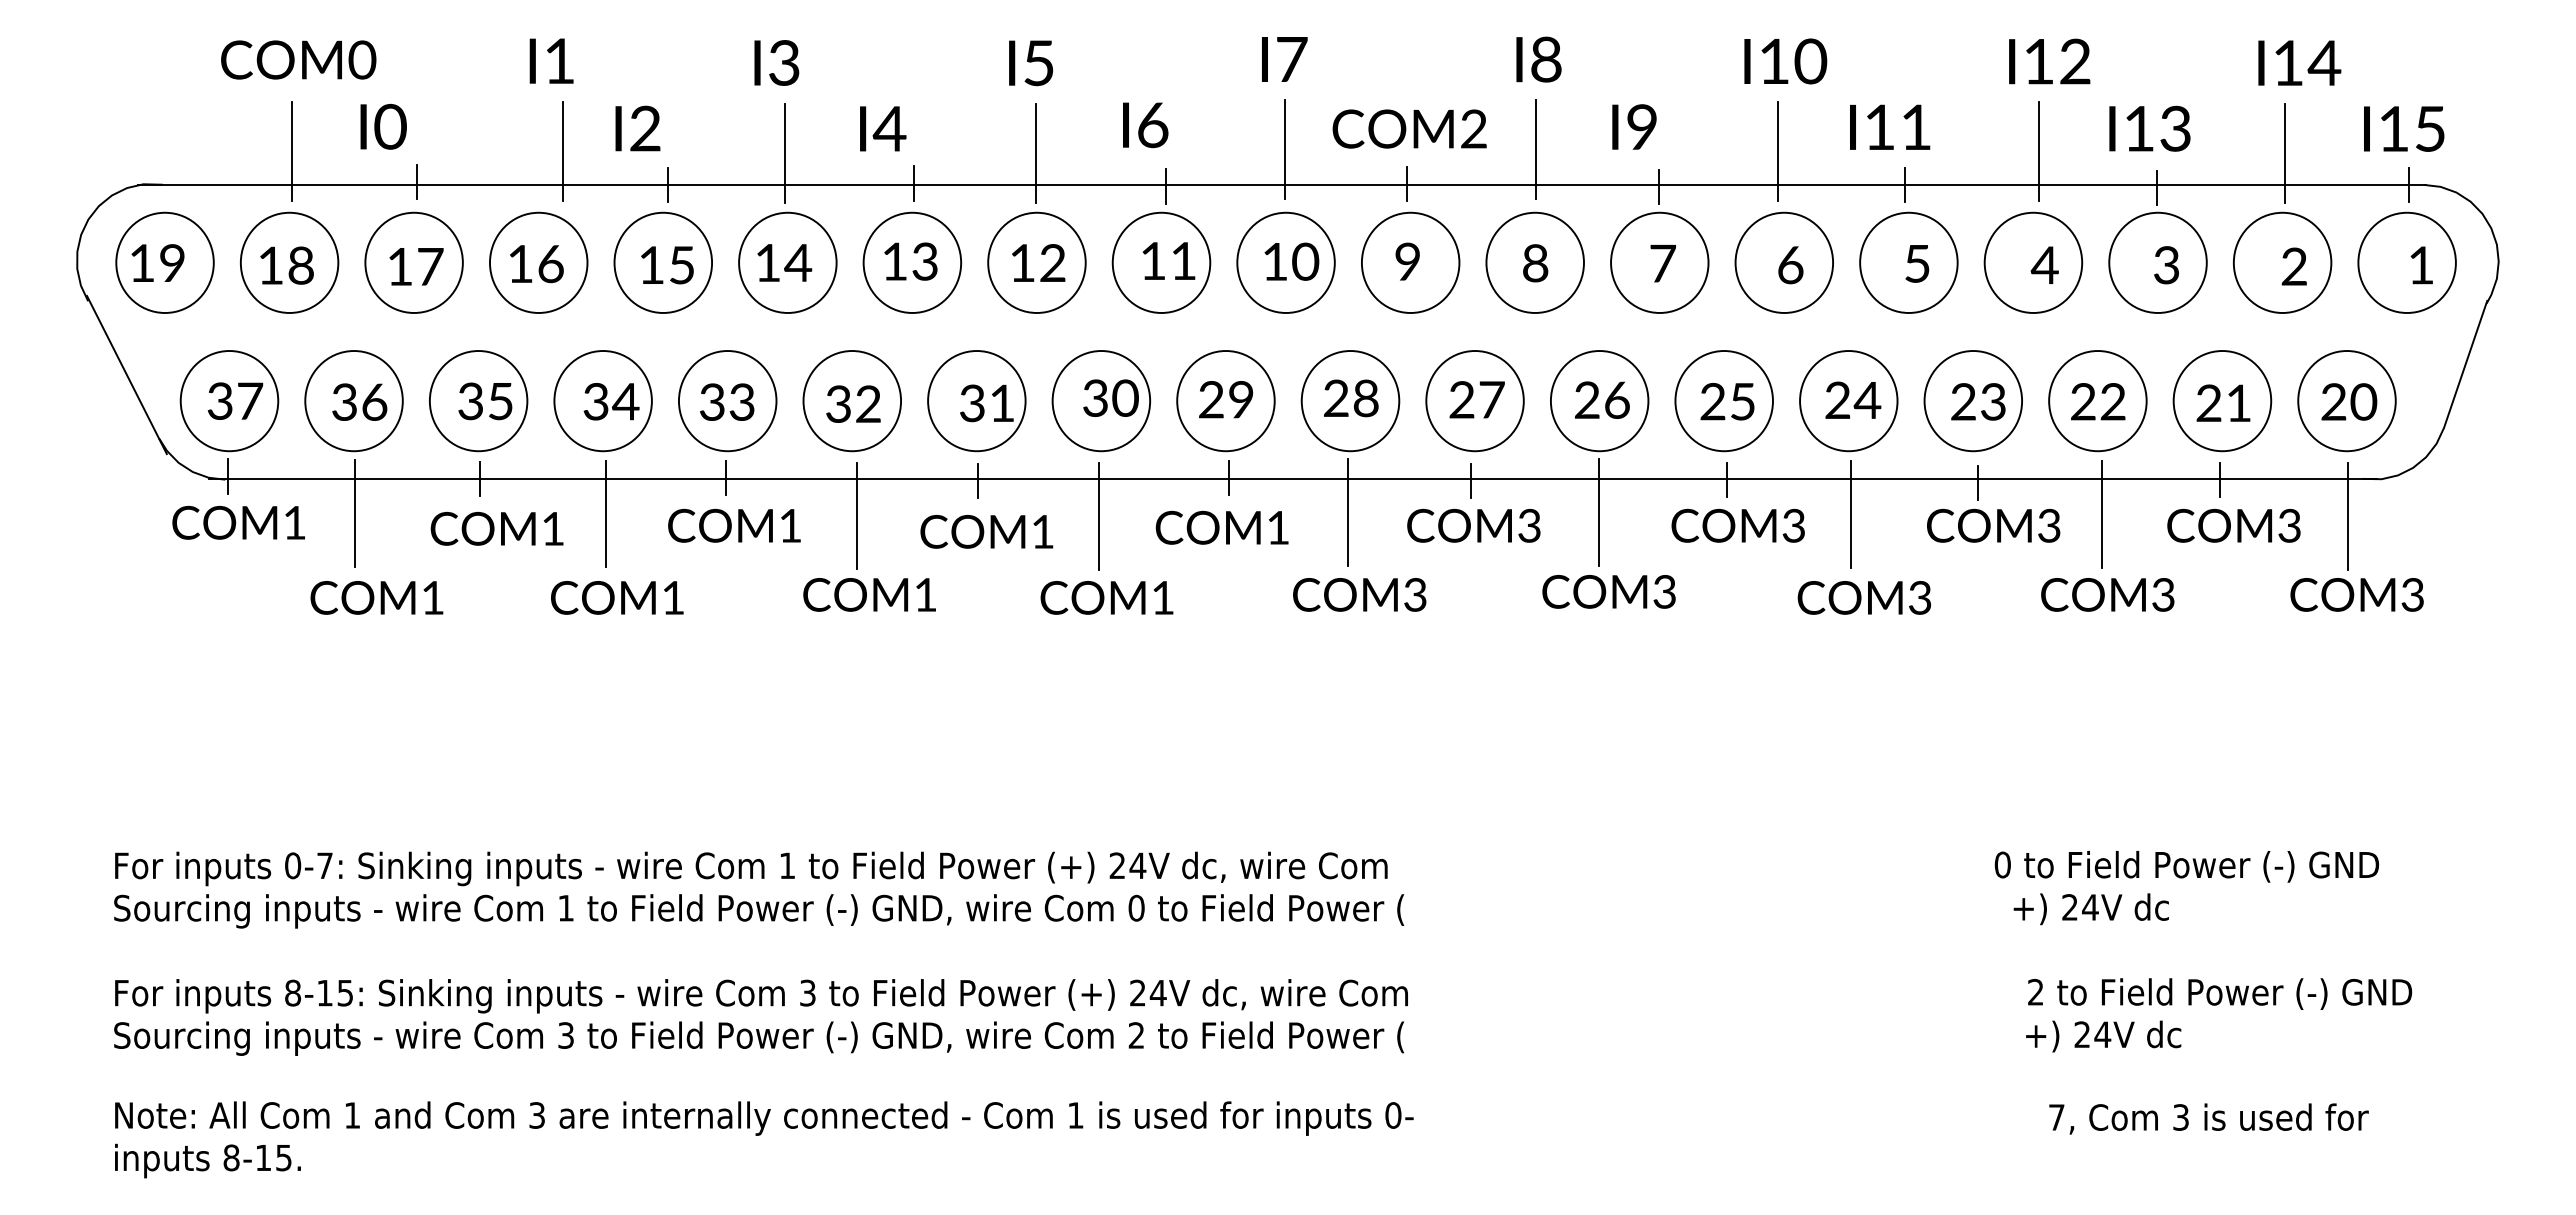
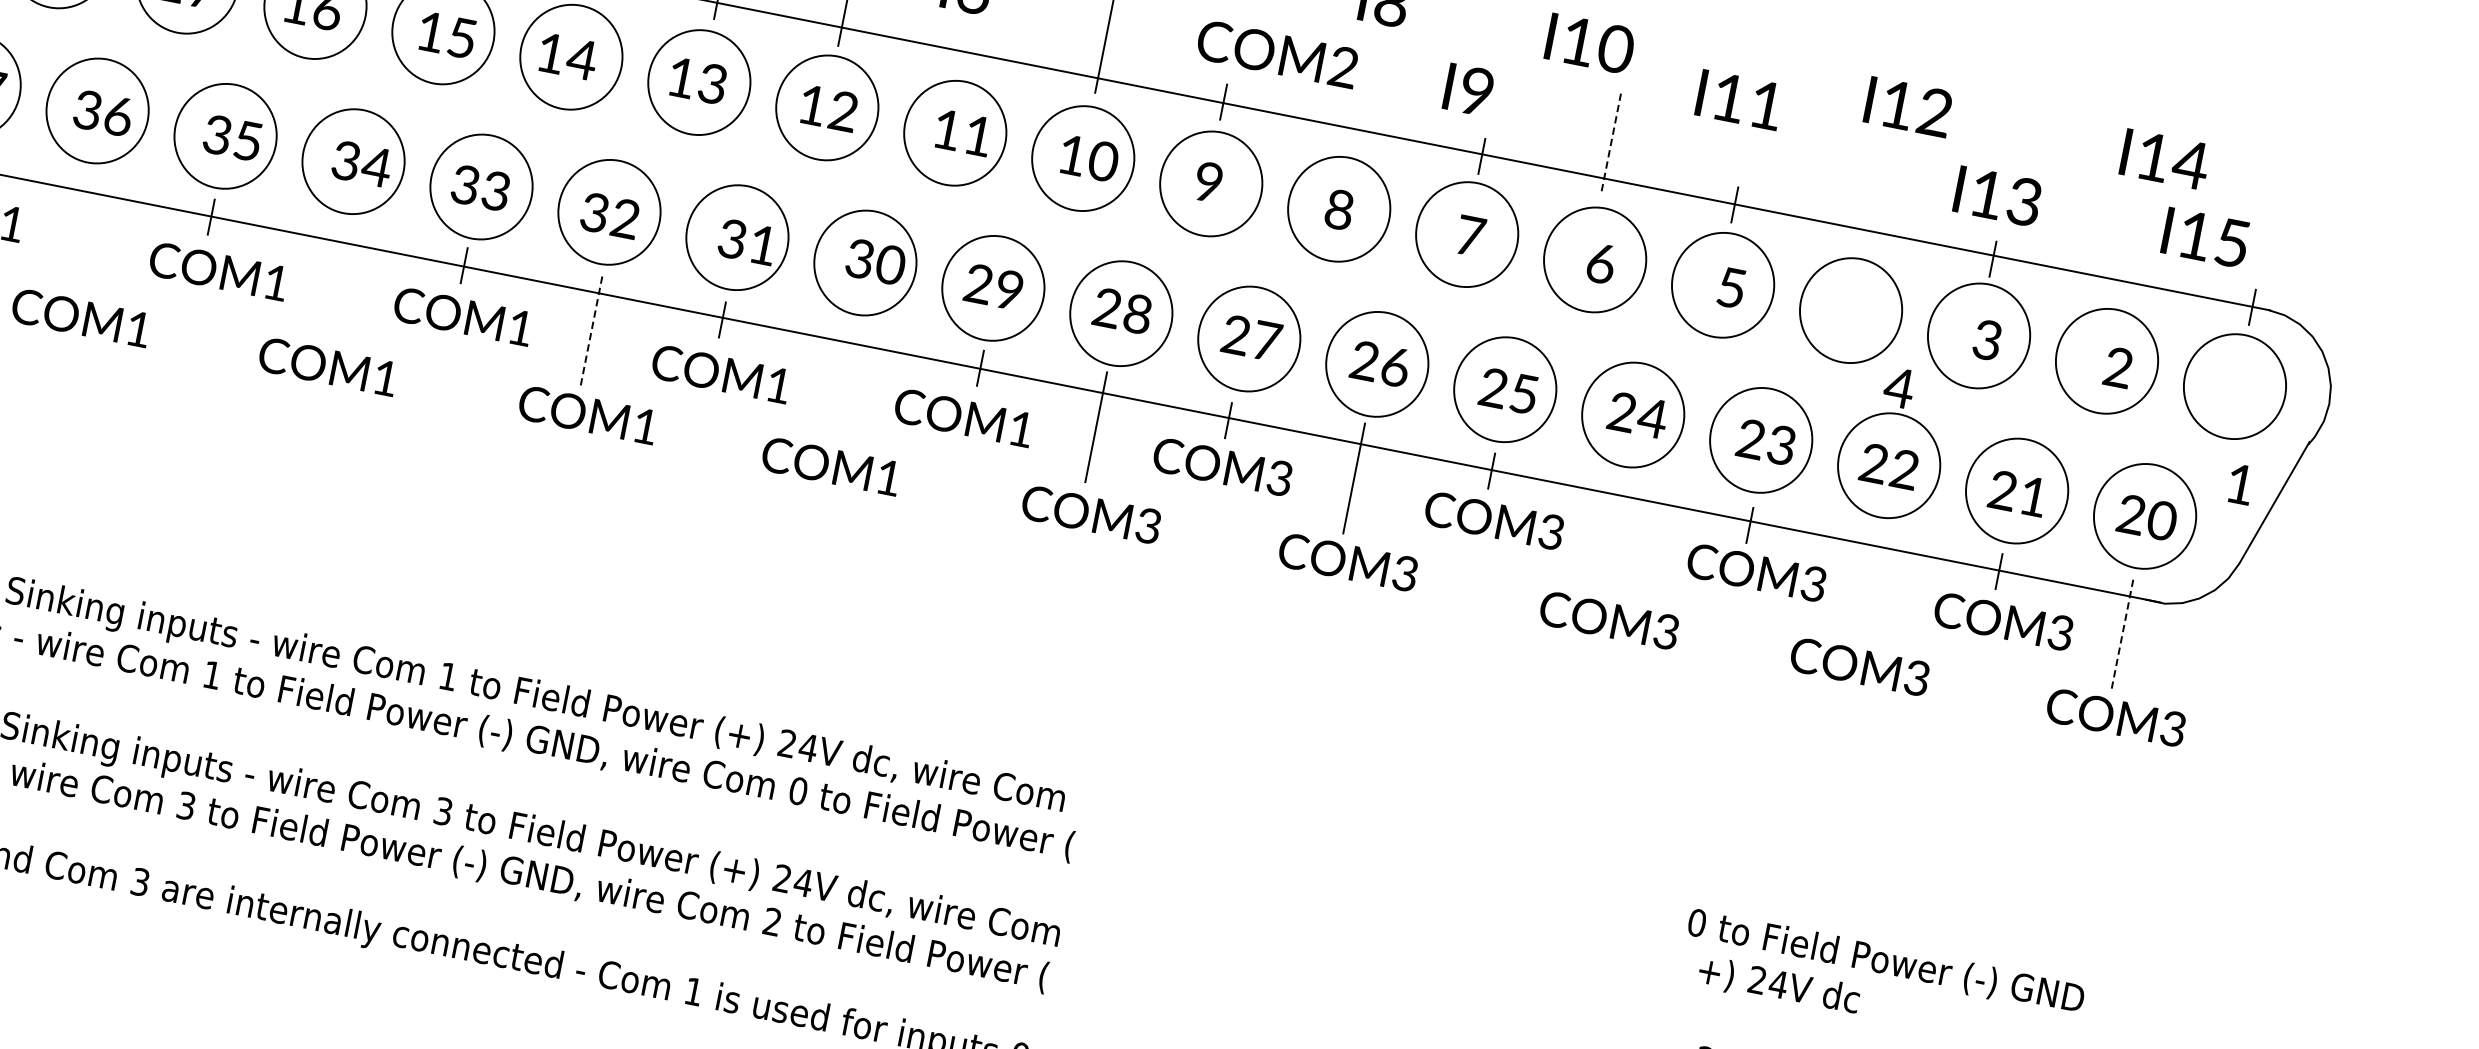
text: (1785, 61) -> (1590, 43), moved
text: (1890, 126) -> (1740, 99), moved
text: (1409, 128) -> (1277, 53), moved
text: (2404, 128) -> (2206, 237), moved
line: (1536, 149) -> (1363, 93), removed
line: (2038, 151) -> (1878, 197), removed
line: (1777, 152) -> (1610, 145), solid -> dashed
line: (2284, 152) -> (2131, 248), removed
line: (1166, 186) -> (975, 55), removed
text: (2044, 264) -> (1899, 386), moved
text: (2421, 265) -> (2240, 484), moved
line: (354, 513) -> (75, 226), removed
line: (605, 513) -> (333, 277), removed
line: (1850, 513) -> (1612, 530), removed
line: (2101, 514) -> (1869, 582), removed
line: (1098, 515) -> (839, 379), removed
line: (857, 516) -> (591, 331), solid -> dashed
line: (2347, 516) -> (2122, 635), solid -> dashed

